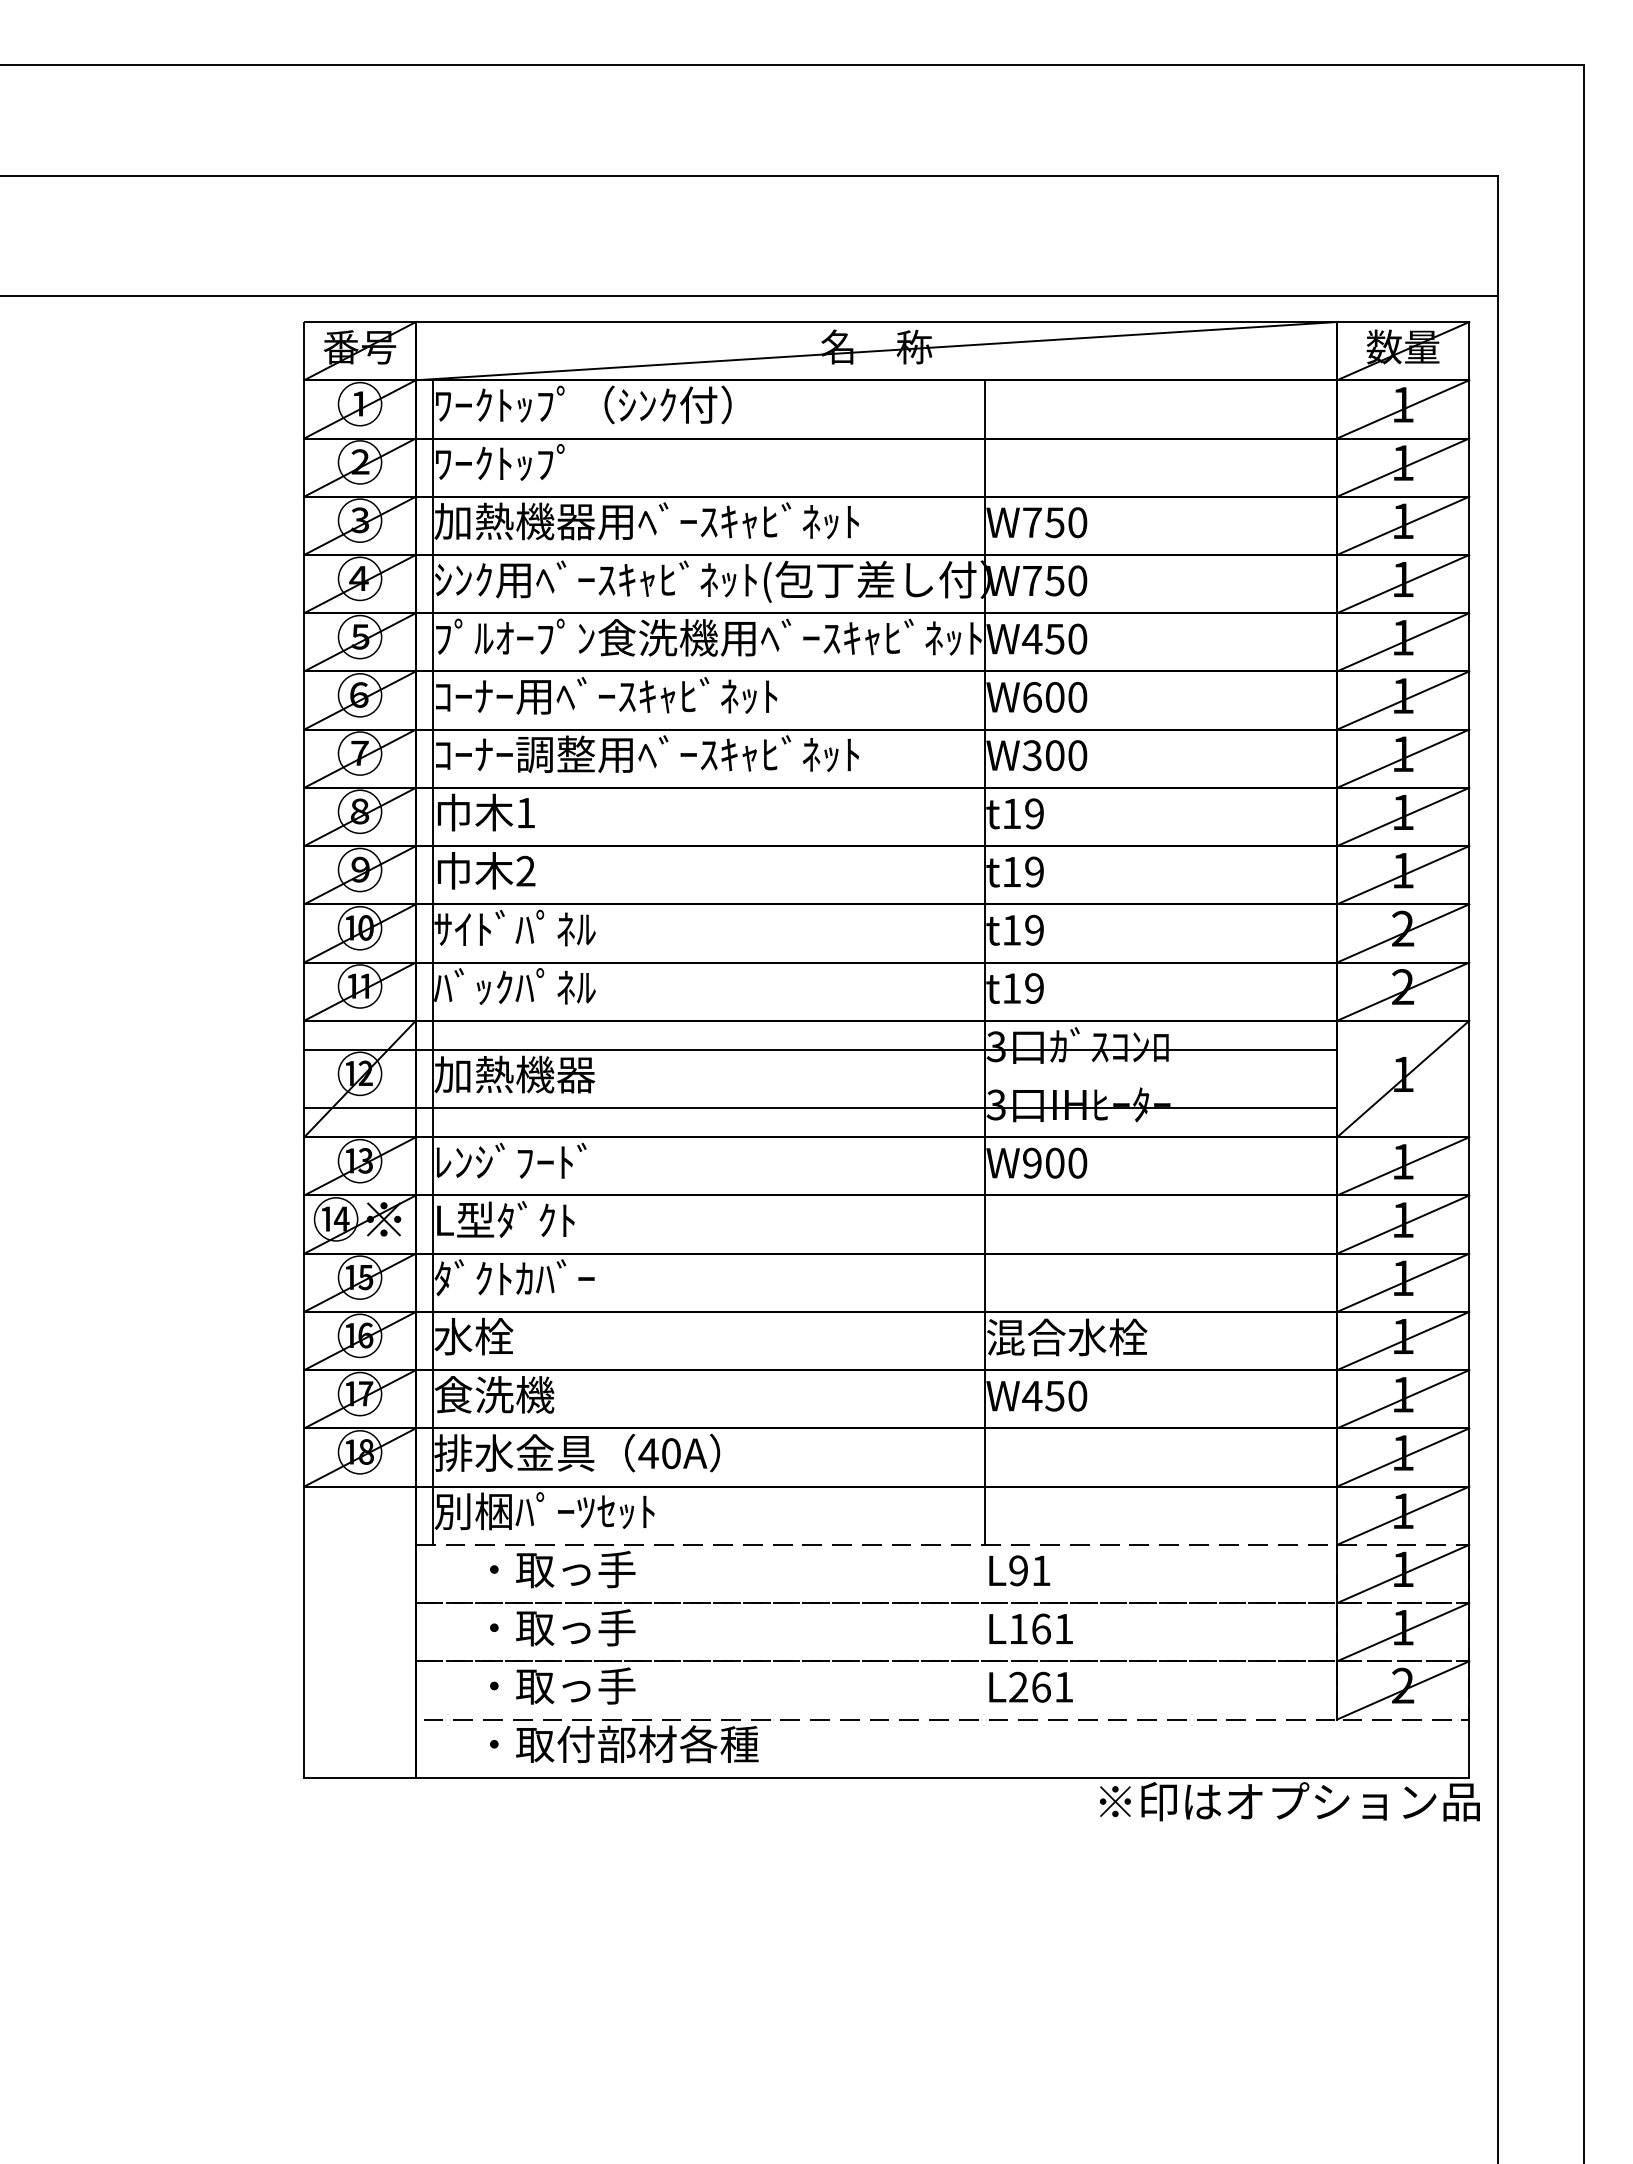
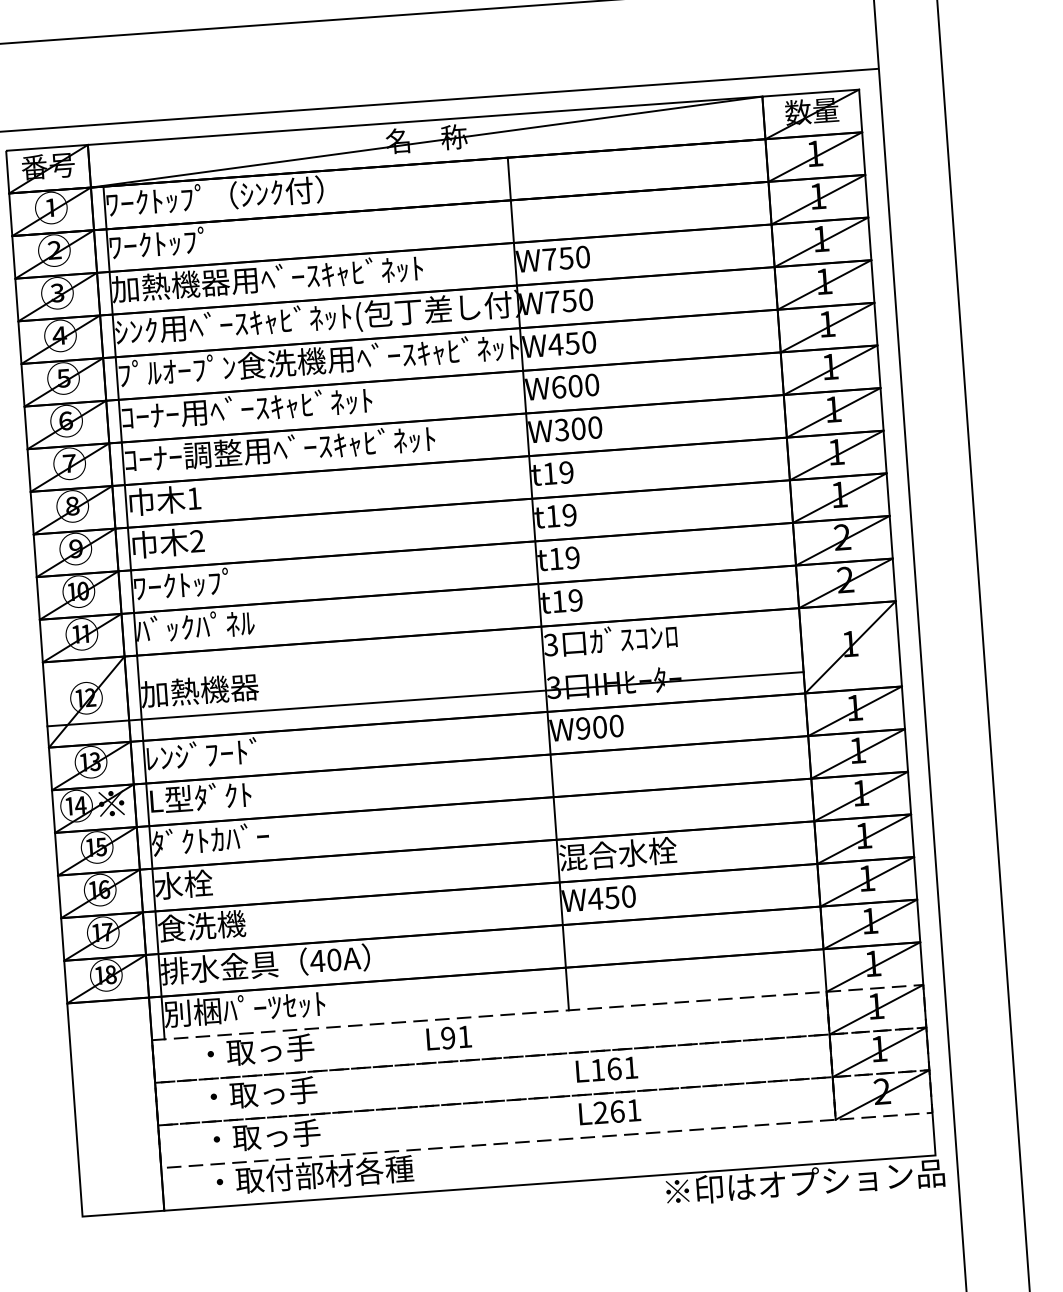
text: (514, 927) -> (191, 583), ｻｲﾄﾞﾊﾟﾈﾙ -> ﾜｰｸﾄｯﾌﾟ
line: (820, 1049) -> (422, 656), removed
text: (1019, 1570) -> (448, 1037), moved

